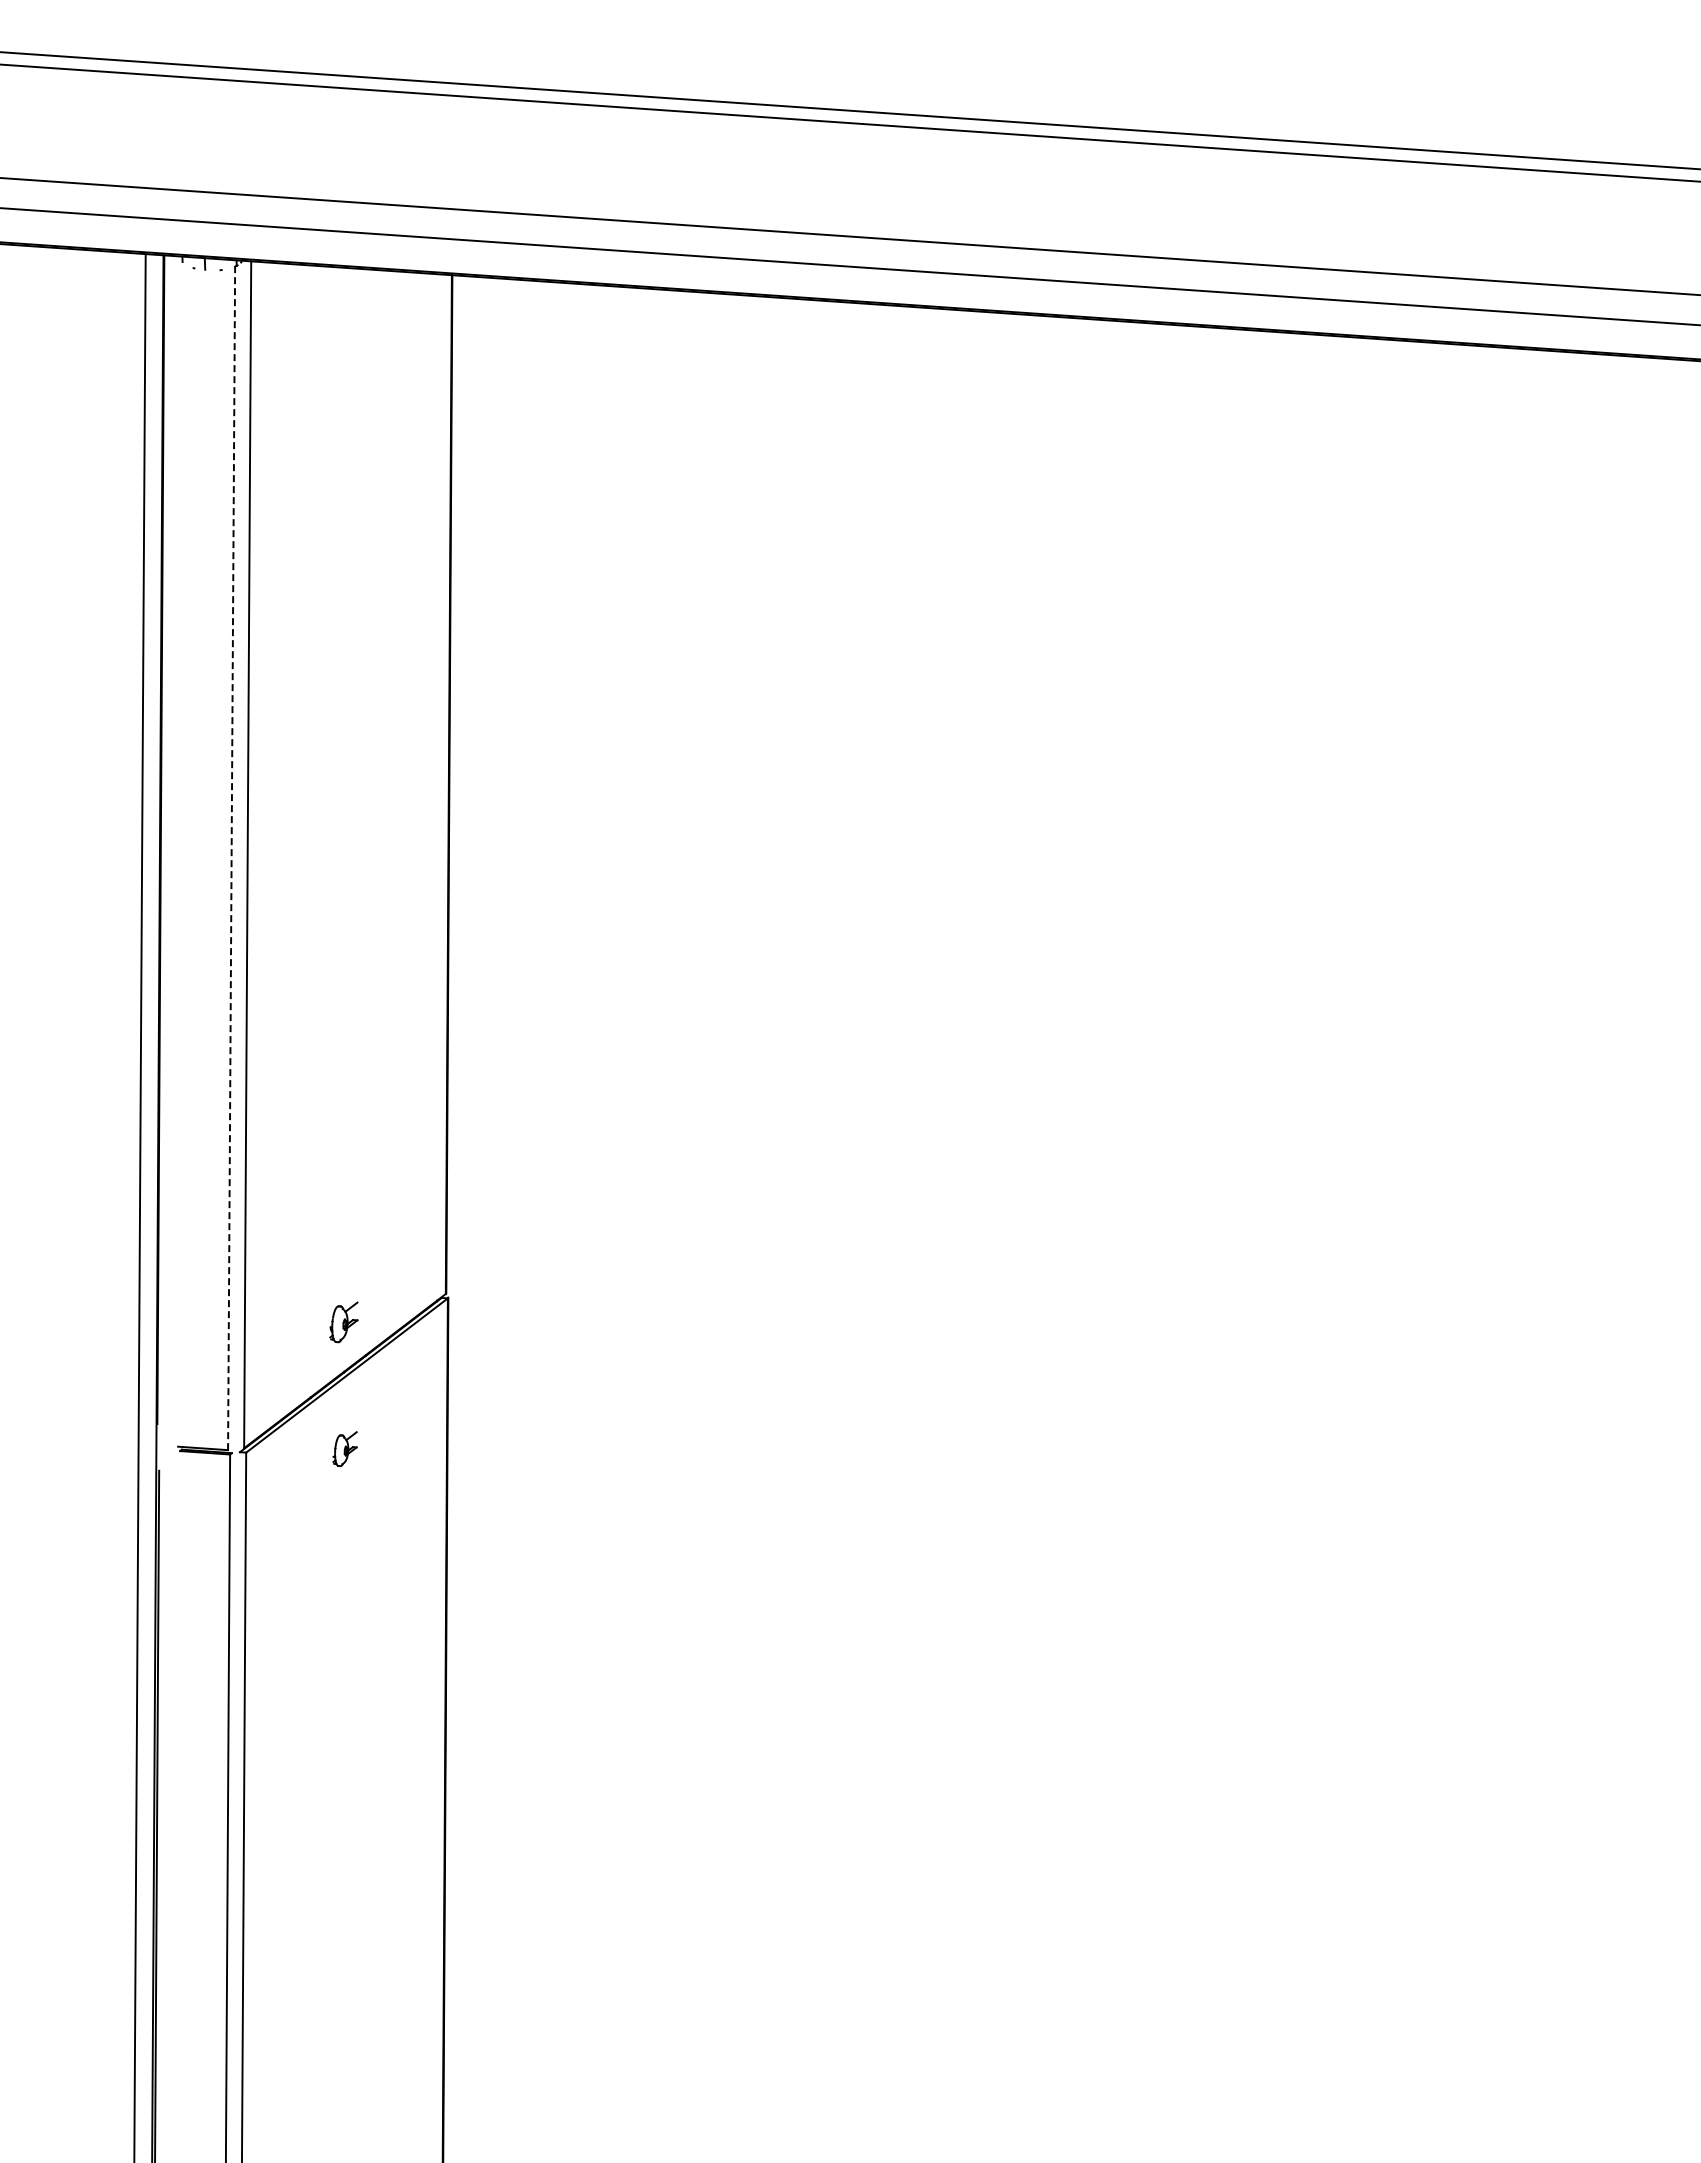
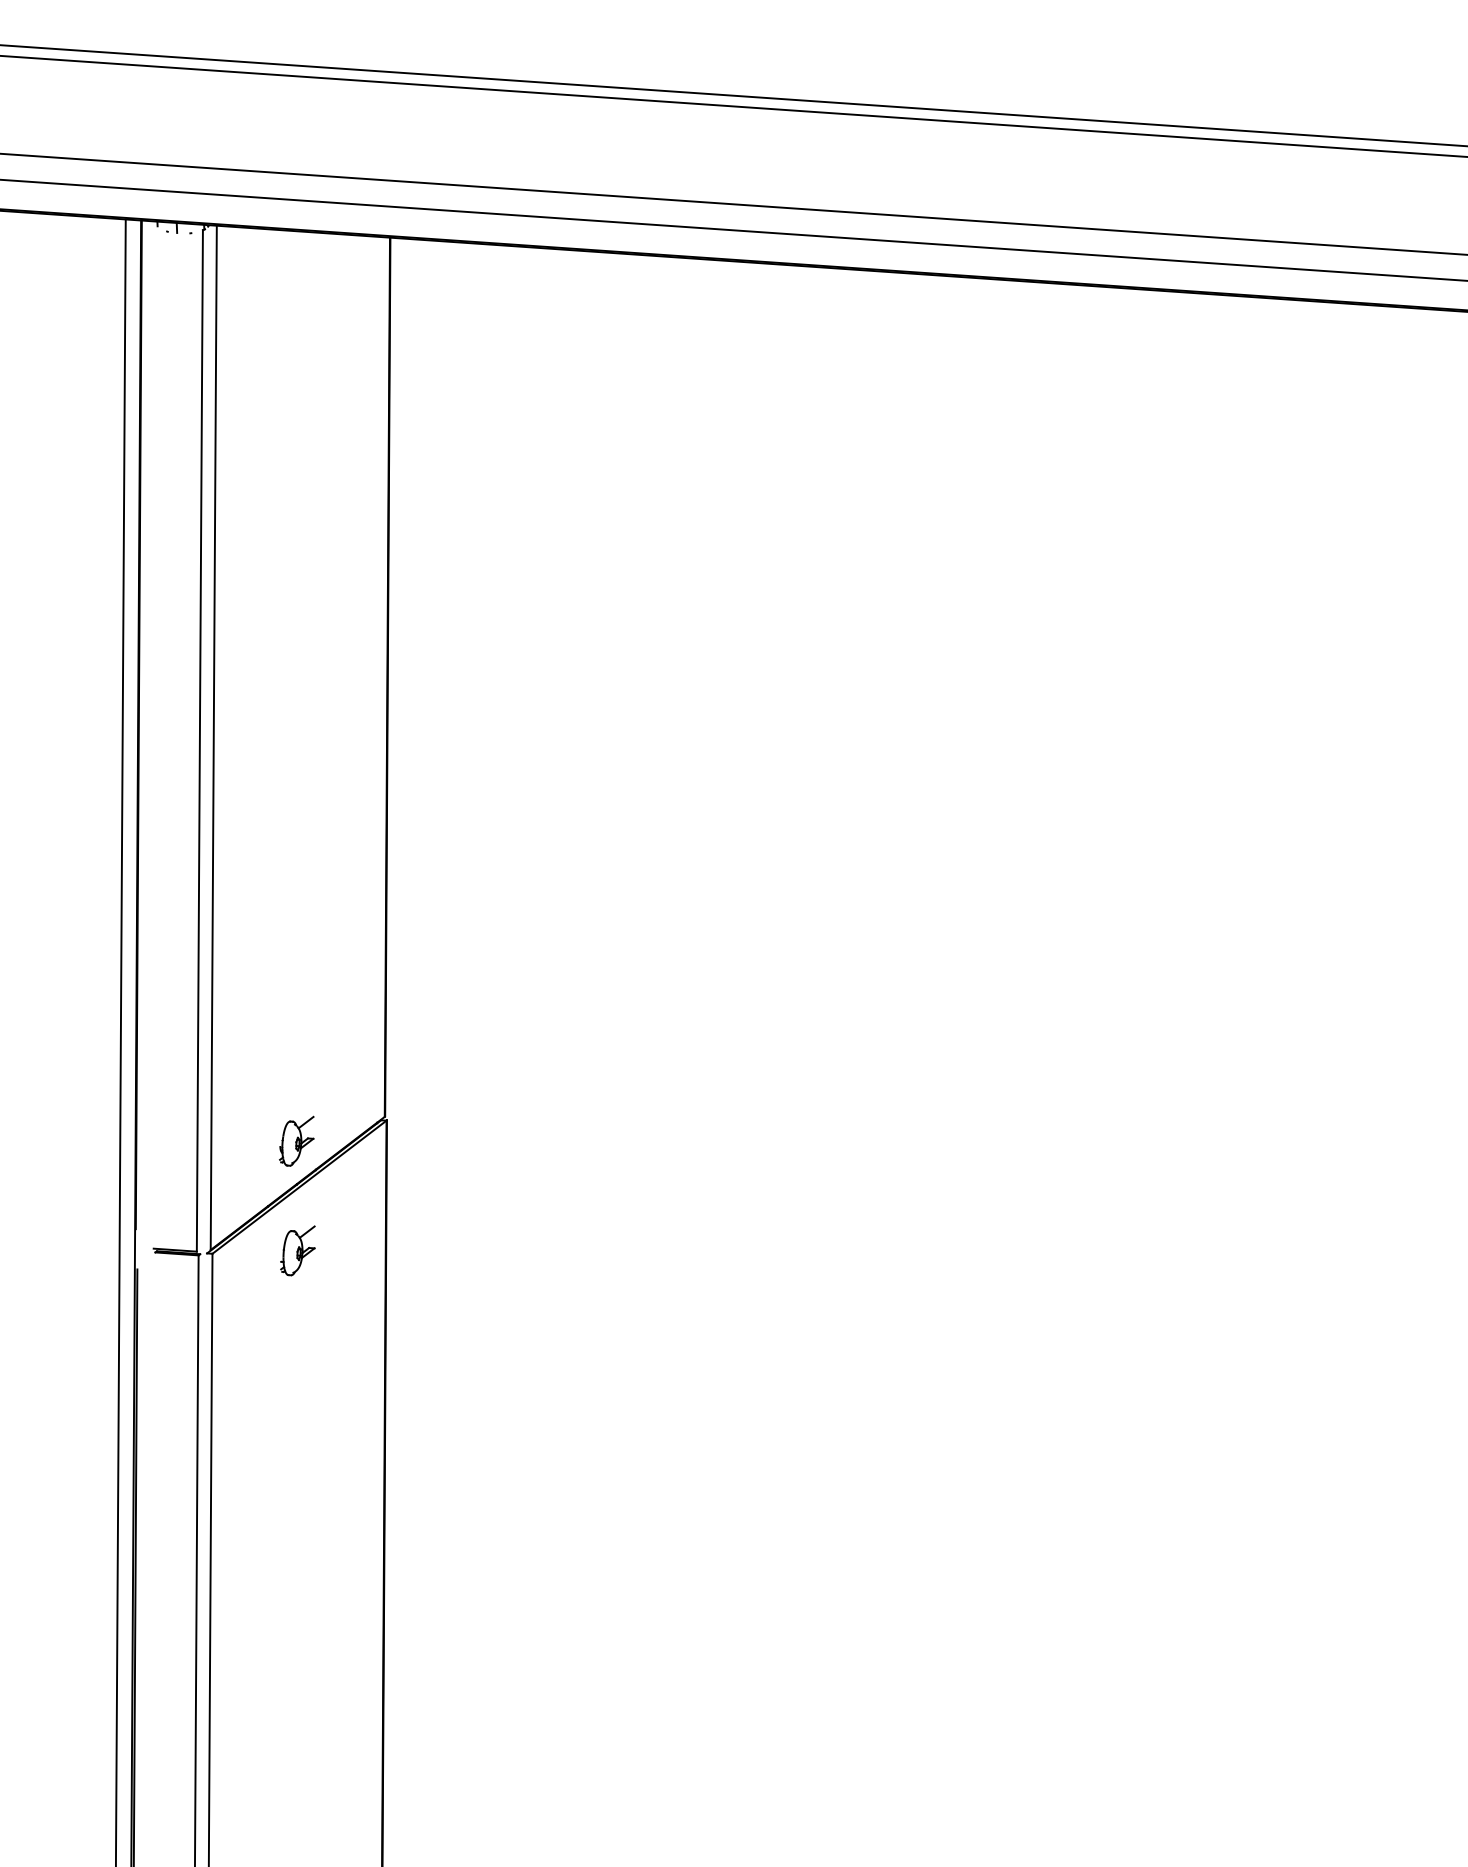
line: (231, 858) -> (199, 741), dashed -> solid
part: (343, 1322) -> (296, 1141), size x1.43
part: (344, 1448) -> (297, 1250), size x1.67

